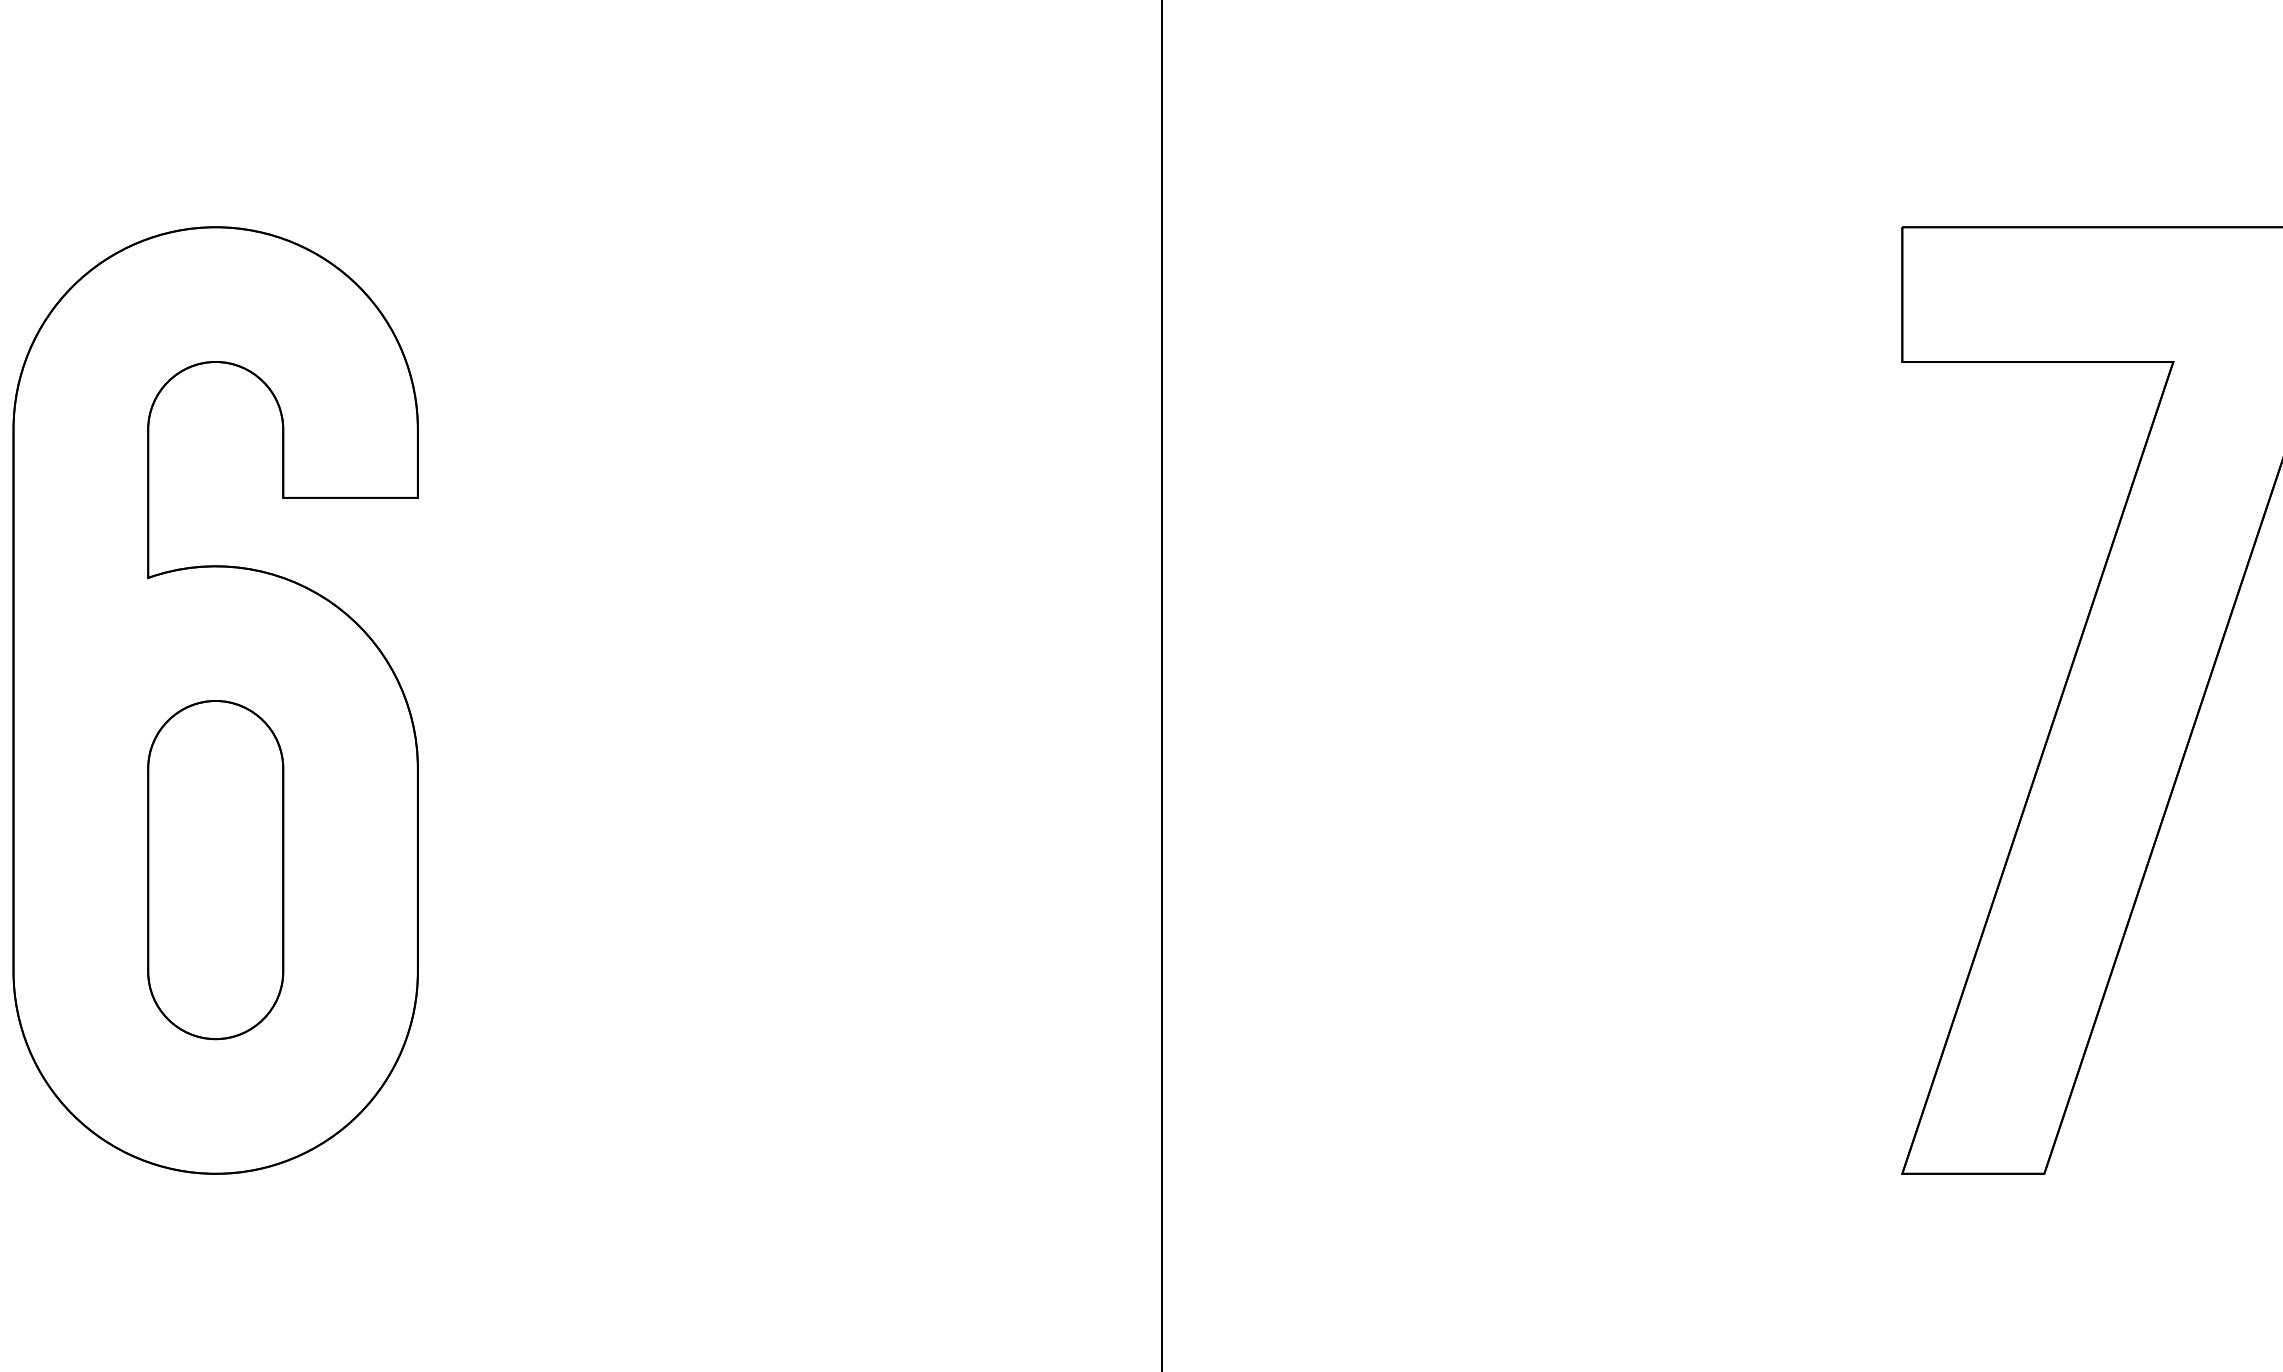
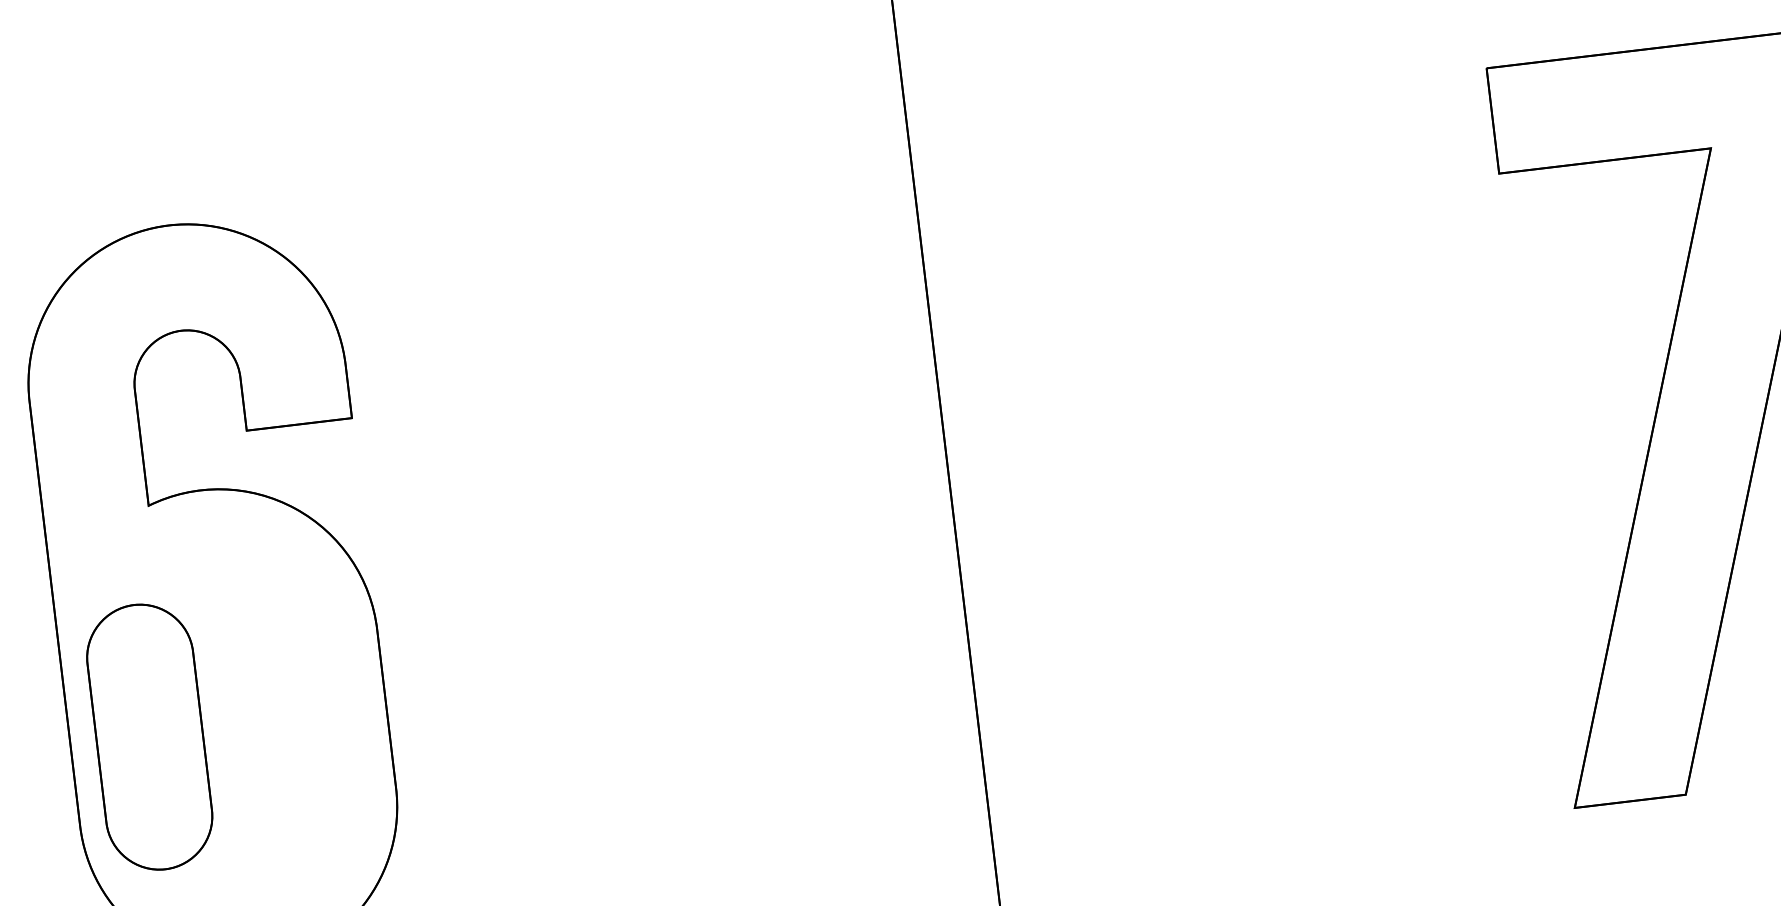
part: (215, 870) -> (149, 737), moved

